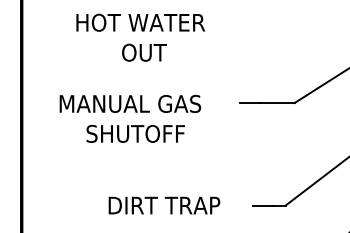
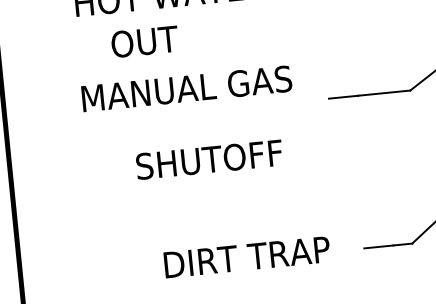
text: (144, 52) -> (144, 41), moved
text: (130, 103) -> (186, 88), moved
text: (135, 133) -> (209, 159), moved
text: (164, 205) -> (247, 257), moved

